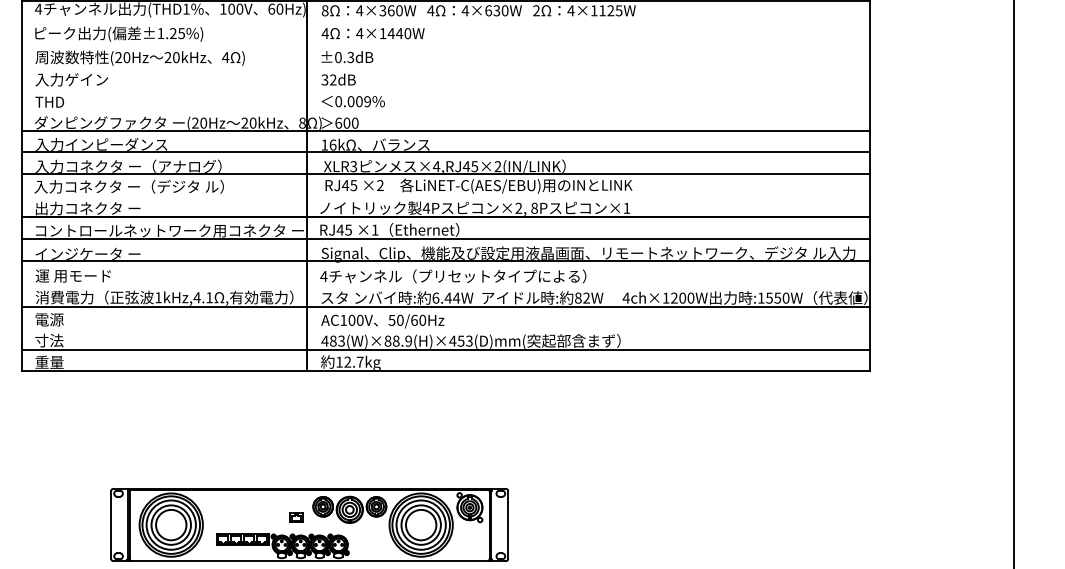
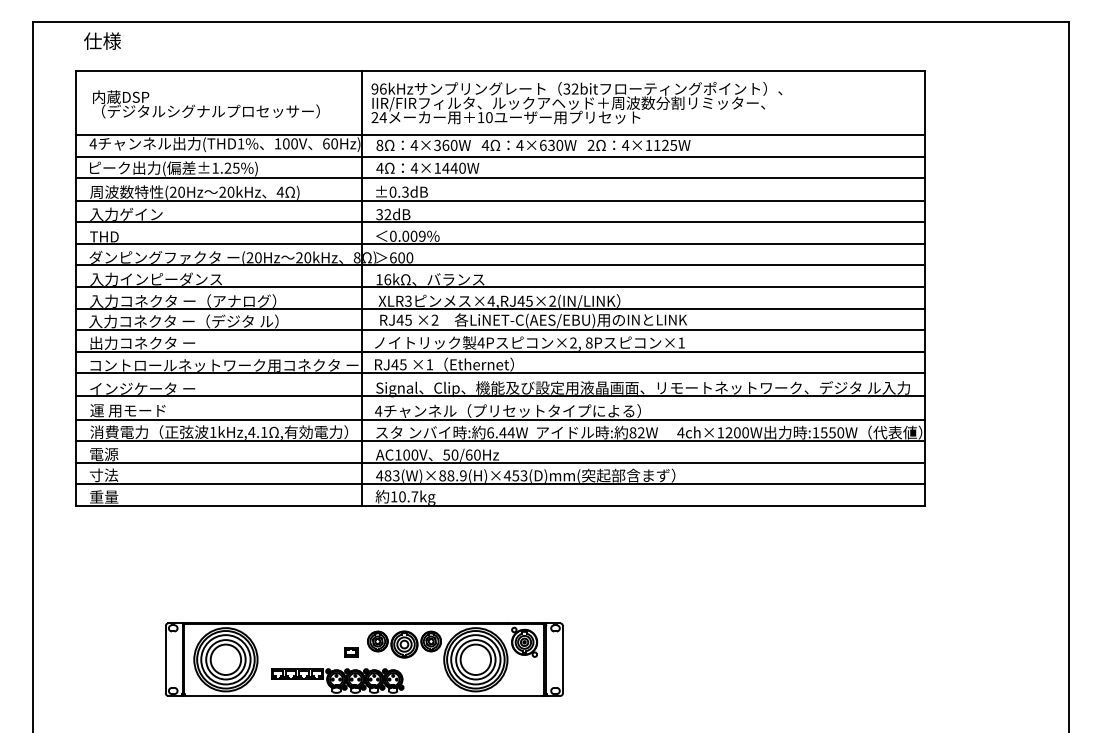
line: (445, 21) -> (500, 156), added
line: (445, 43) -> (500, 178), added
line: (445, 65) -> (500, 200), added
line: (445, 87) -> (500, 222), added
line: (445, 108) -> (500, 243), added
line: (445, 195) -> (500, 330), added
line: (445, 284) -> (500, 419), added
line: (445, 327) -> (500, 462), added
text: (347, 361) -> (402, 496), 12.7kg -> 10.7kg

